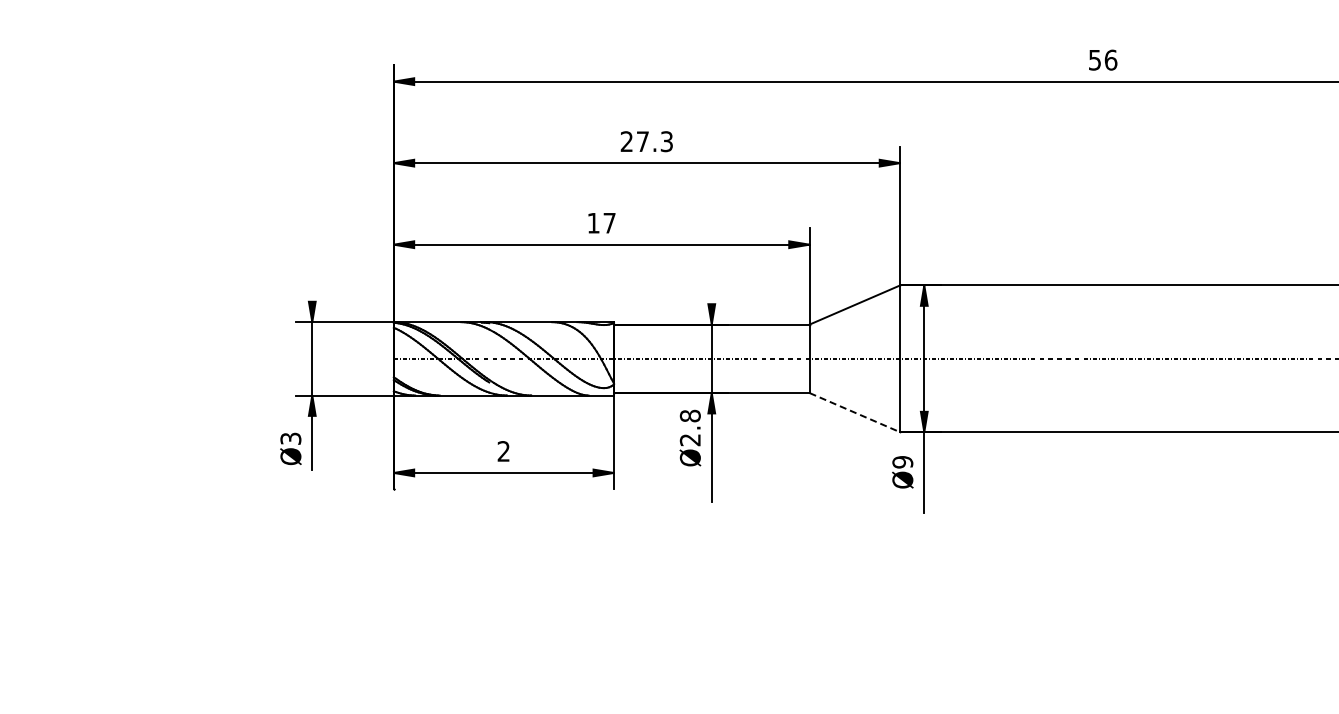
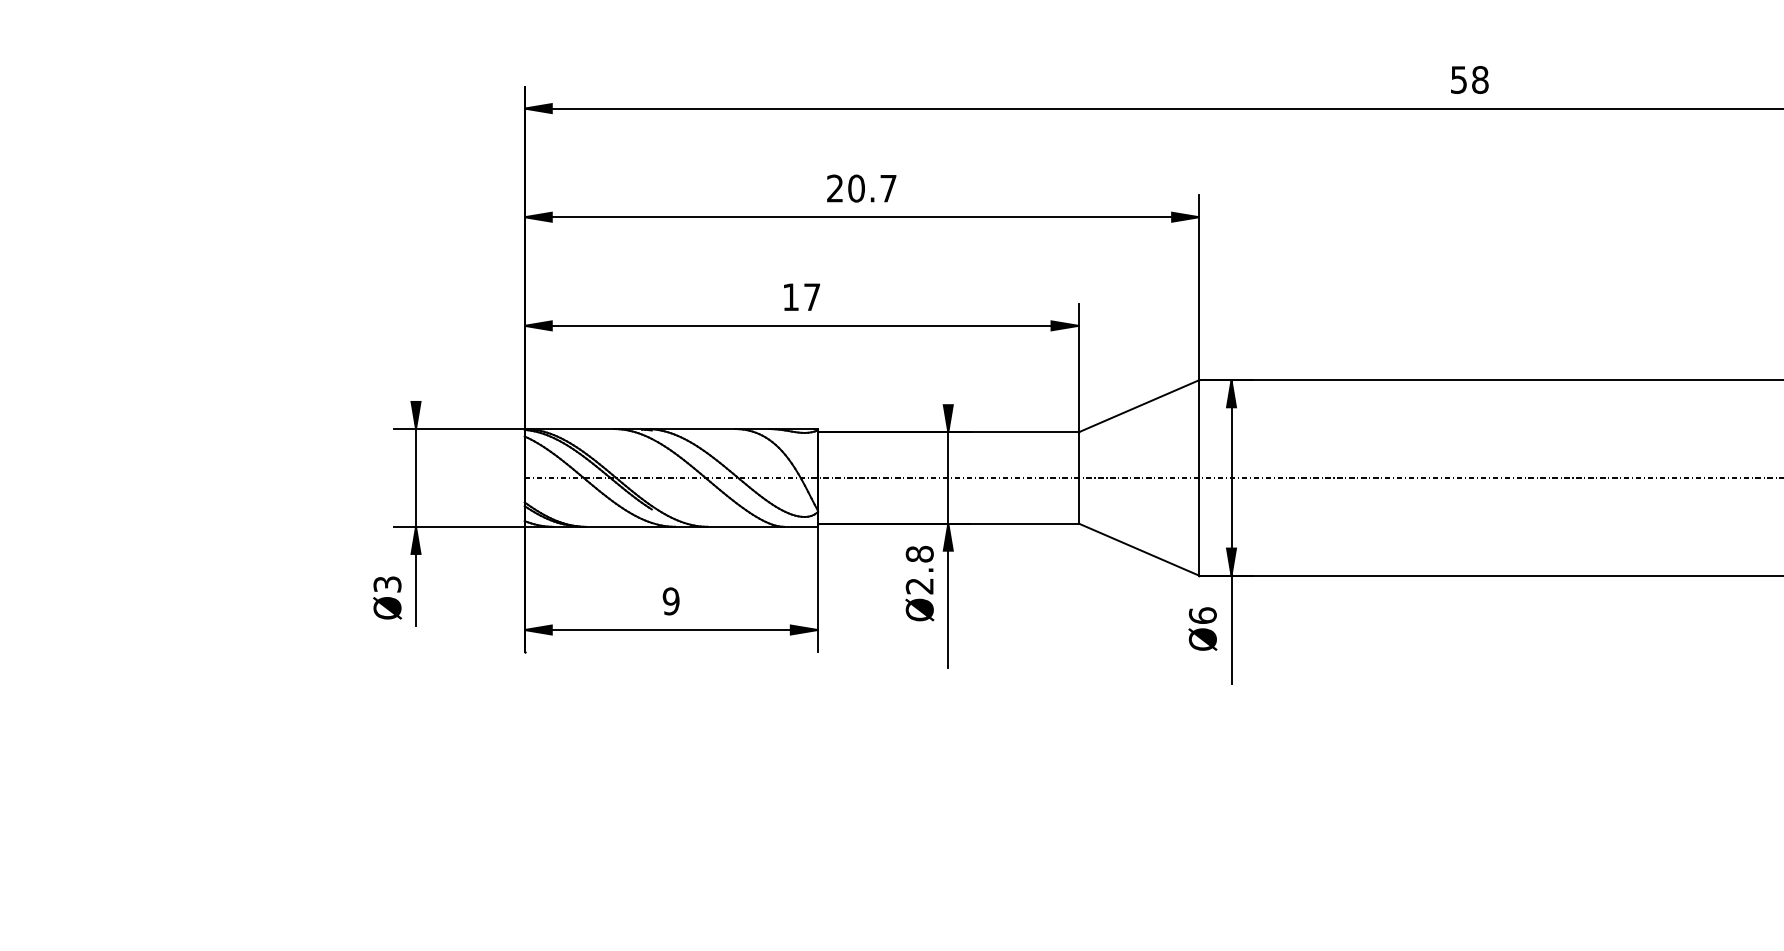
text: (1110, 59) -> (1479, 79), 56 -> 58
text: (654, 141) -> (872, 188), 27.3 -> 20.7
line: (855, 412) -> (1139, 549), dashed -> solid
text: (503, 451) -> (670, 601), 2 -> 9
text: (902, 461) -> (1202, 614), Ø9 -> Ø6

